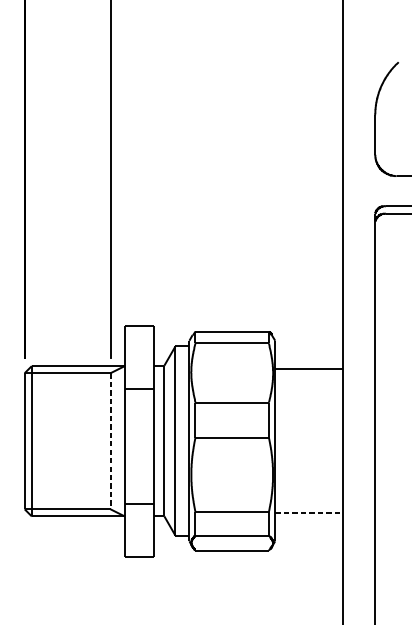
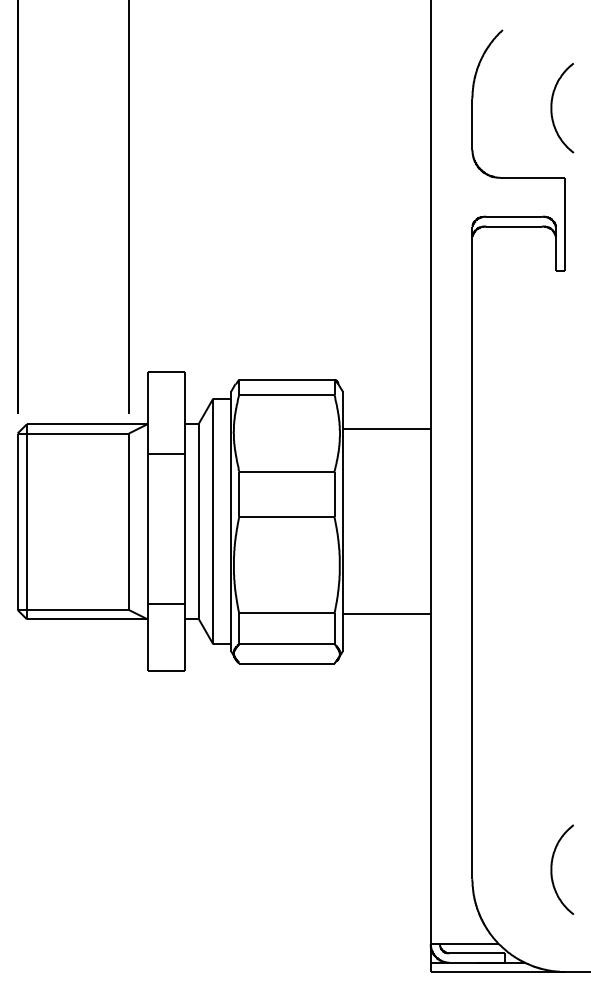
line: (110, 441) -> (128, 522), dashed -> solid
line: (309, 512) -> (387, 614), dashed -> solid

